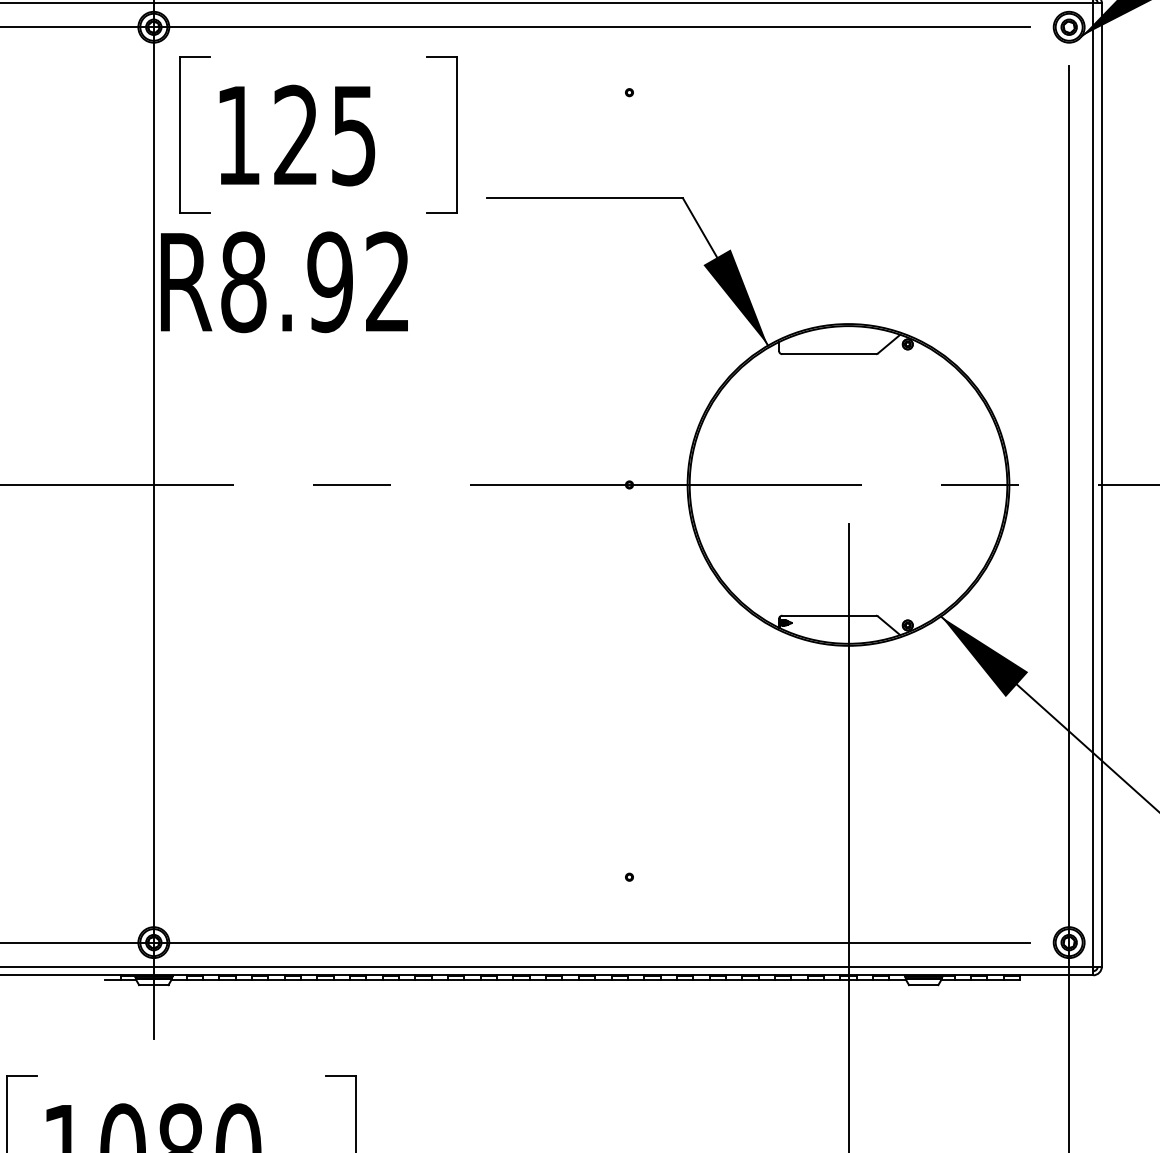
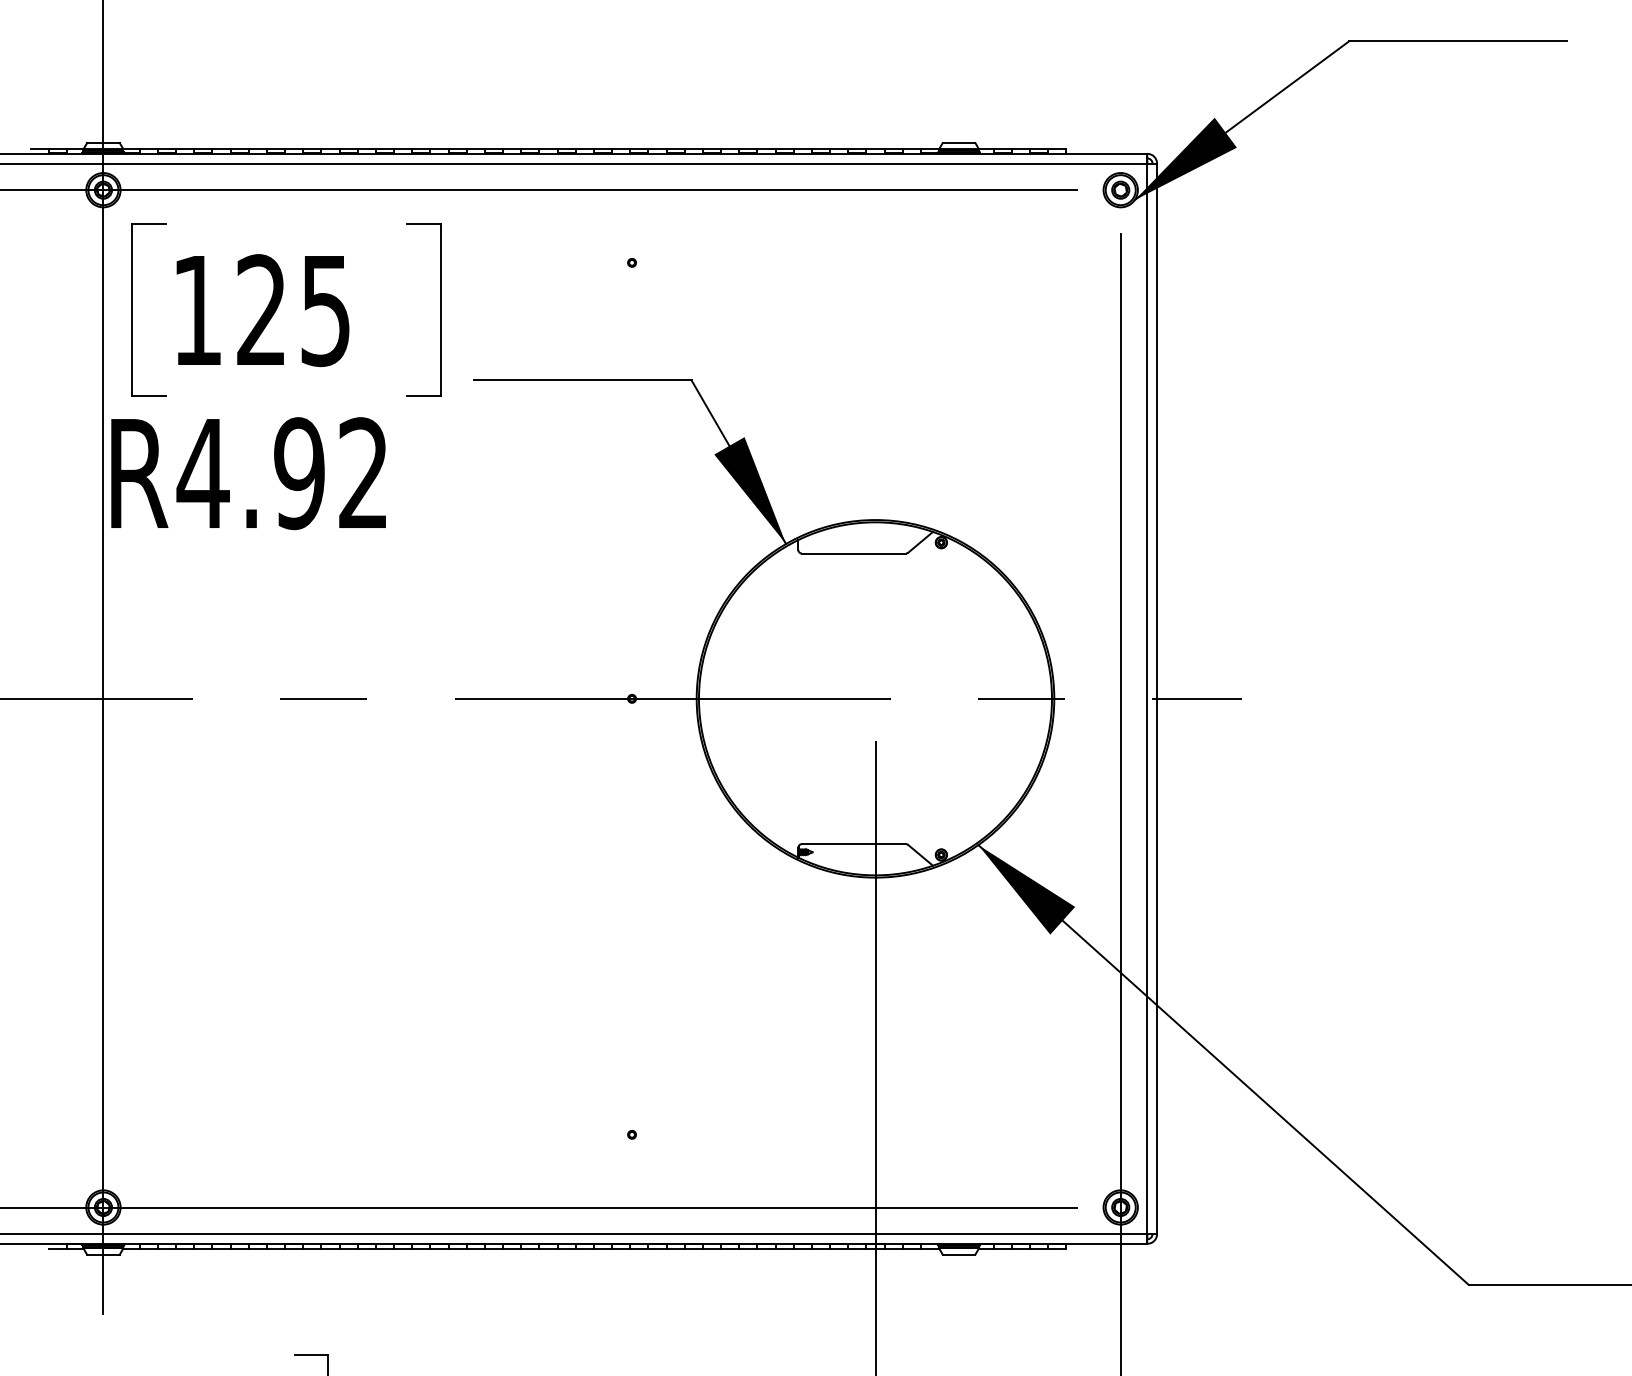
text: (242, 282) -> (202, 473), R8.92 -> R4.92

